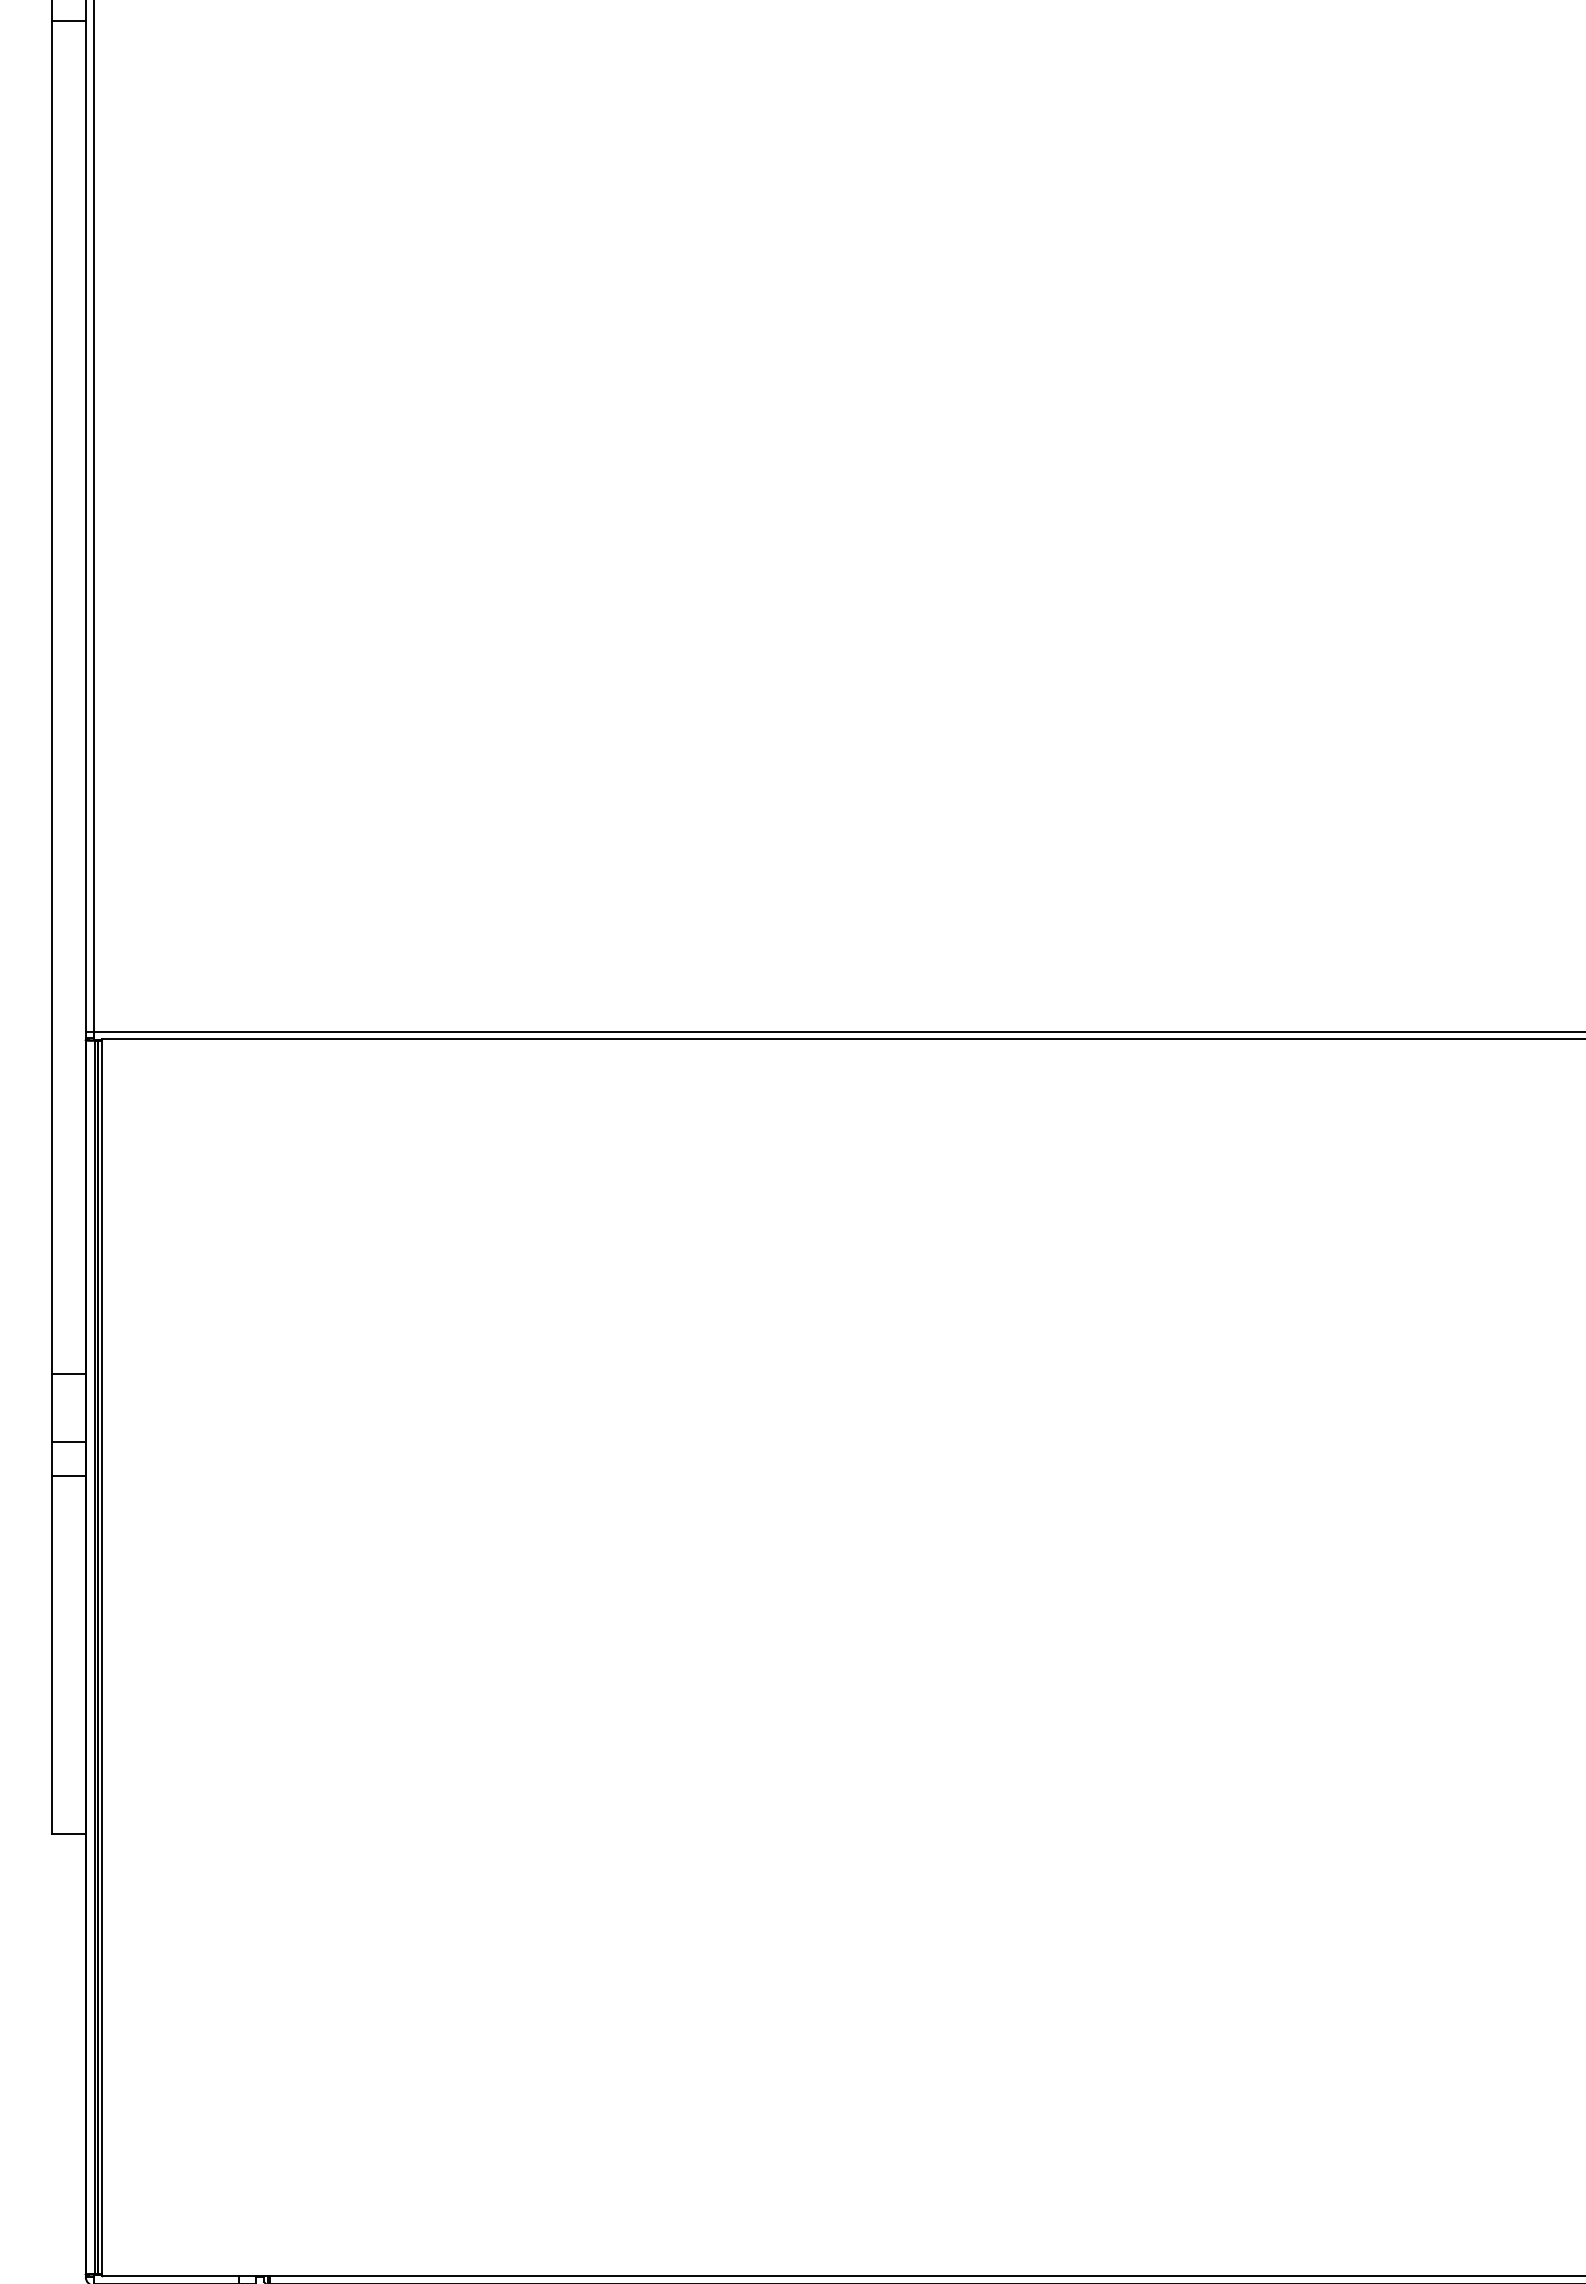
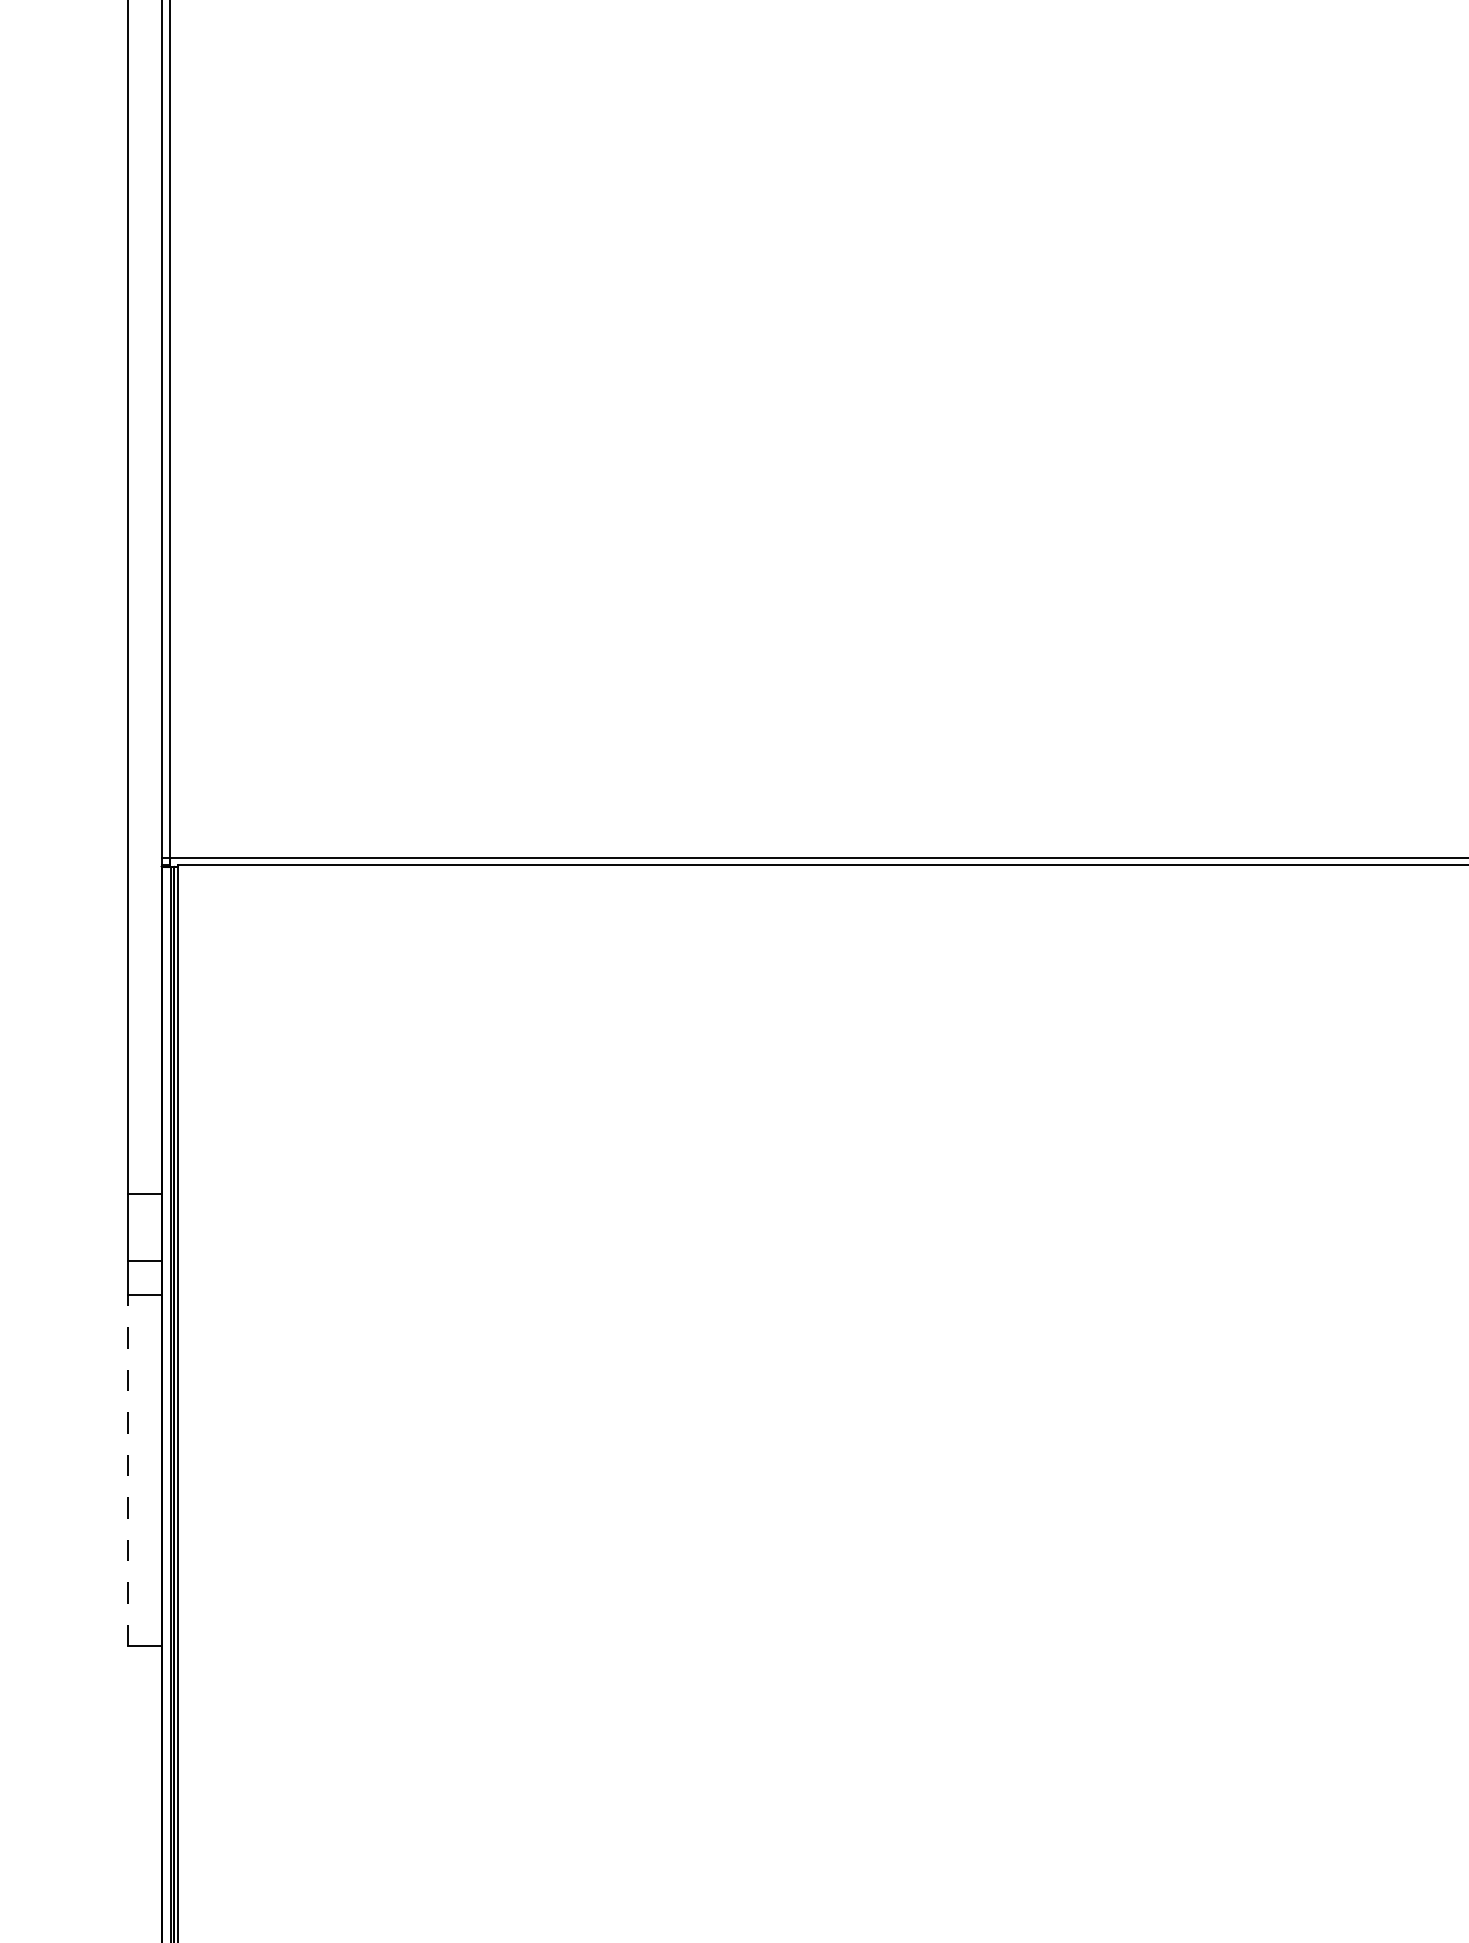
line: (51, 1654) -> (128, 1470), solid -> dashed

